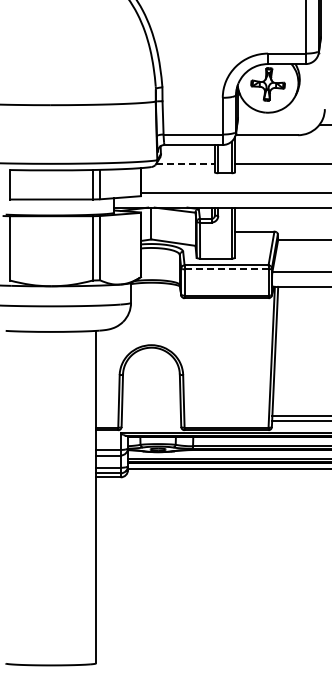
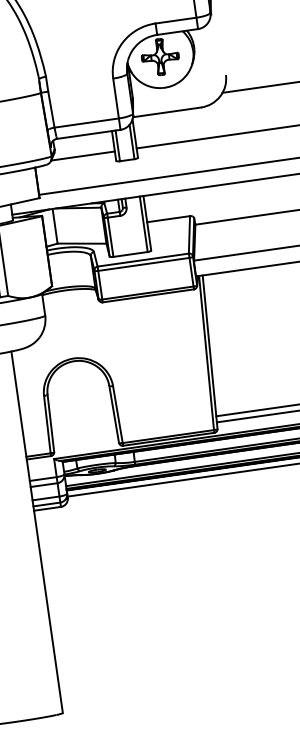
line: (186, 163) -> (83, 155), dashed -> solid
line: (226, 269) -> (143, 264), dashed -> solid

